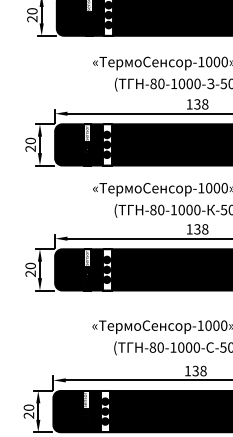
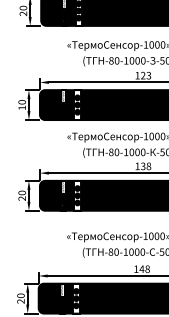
text: (201, 104) -> (146, 75), 138 -> 123
text: (30, 148) -> (22, 107), 20 -> 10
text: (195, 370) -> (141, 268), 138 -> 148

